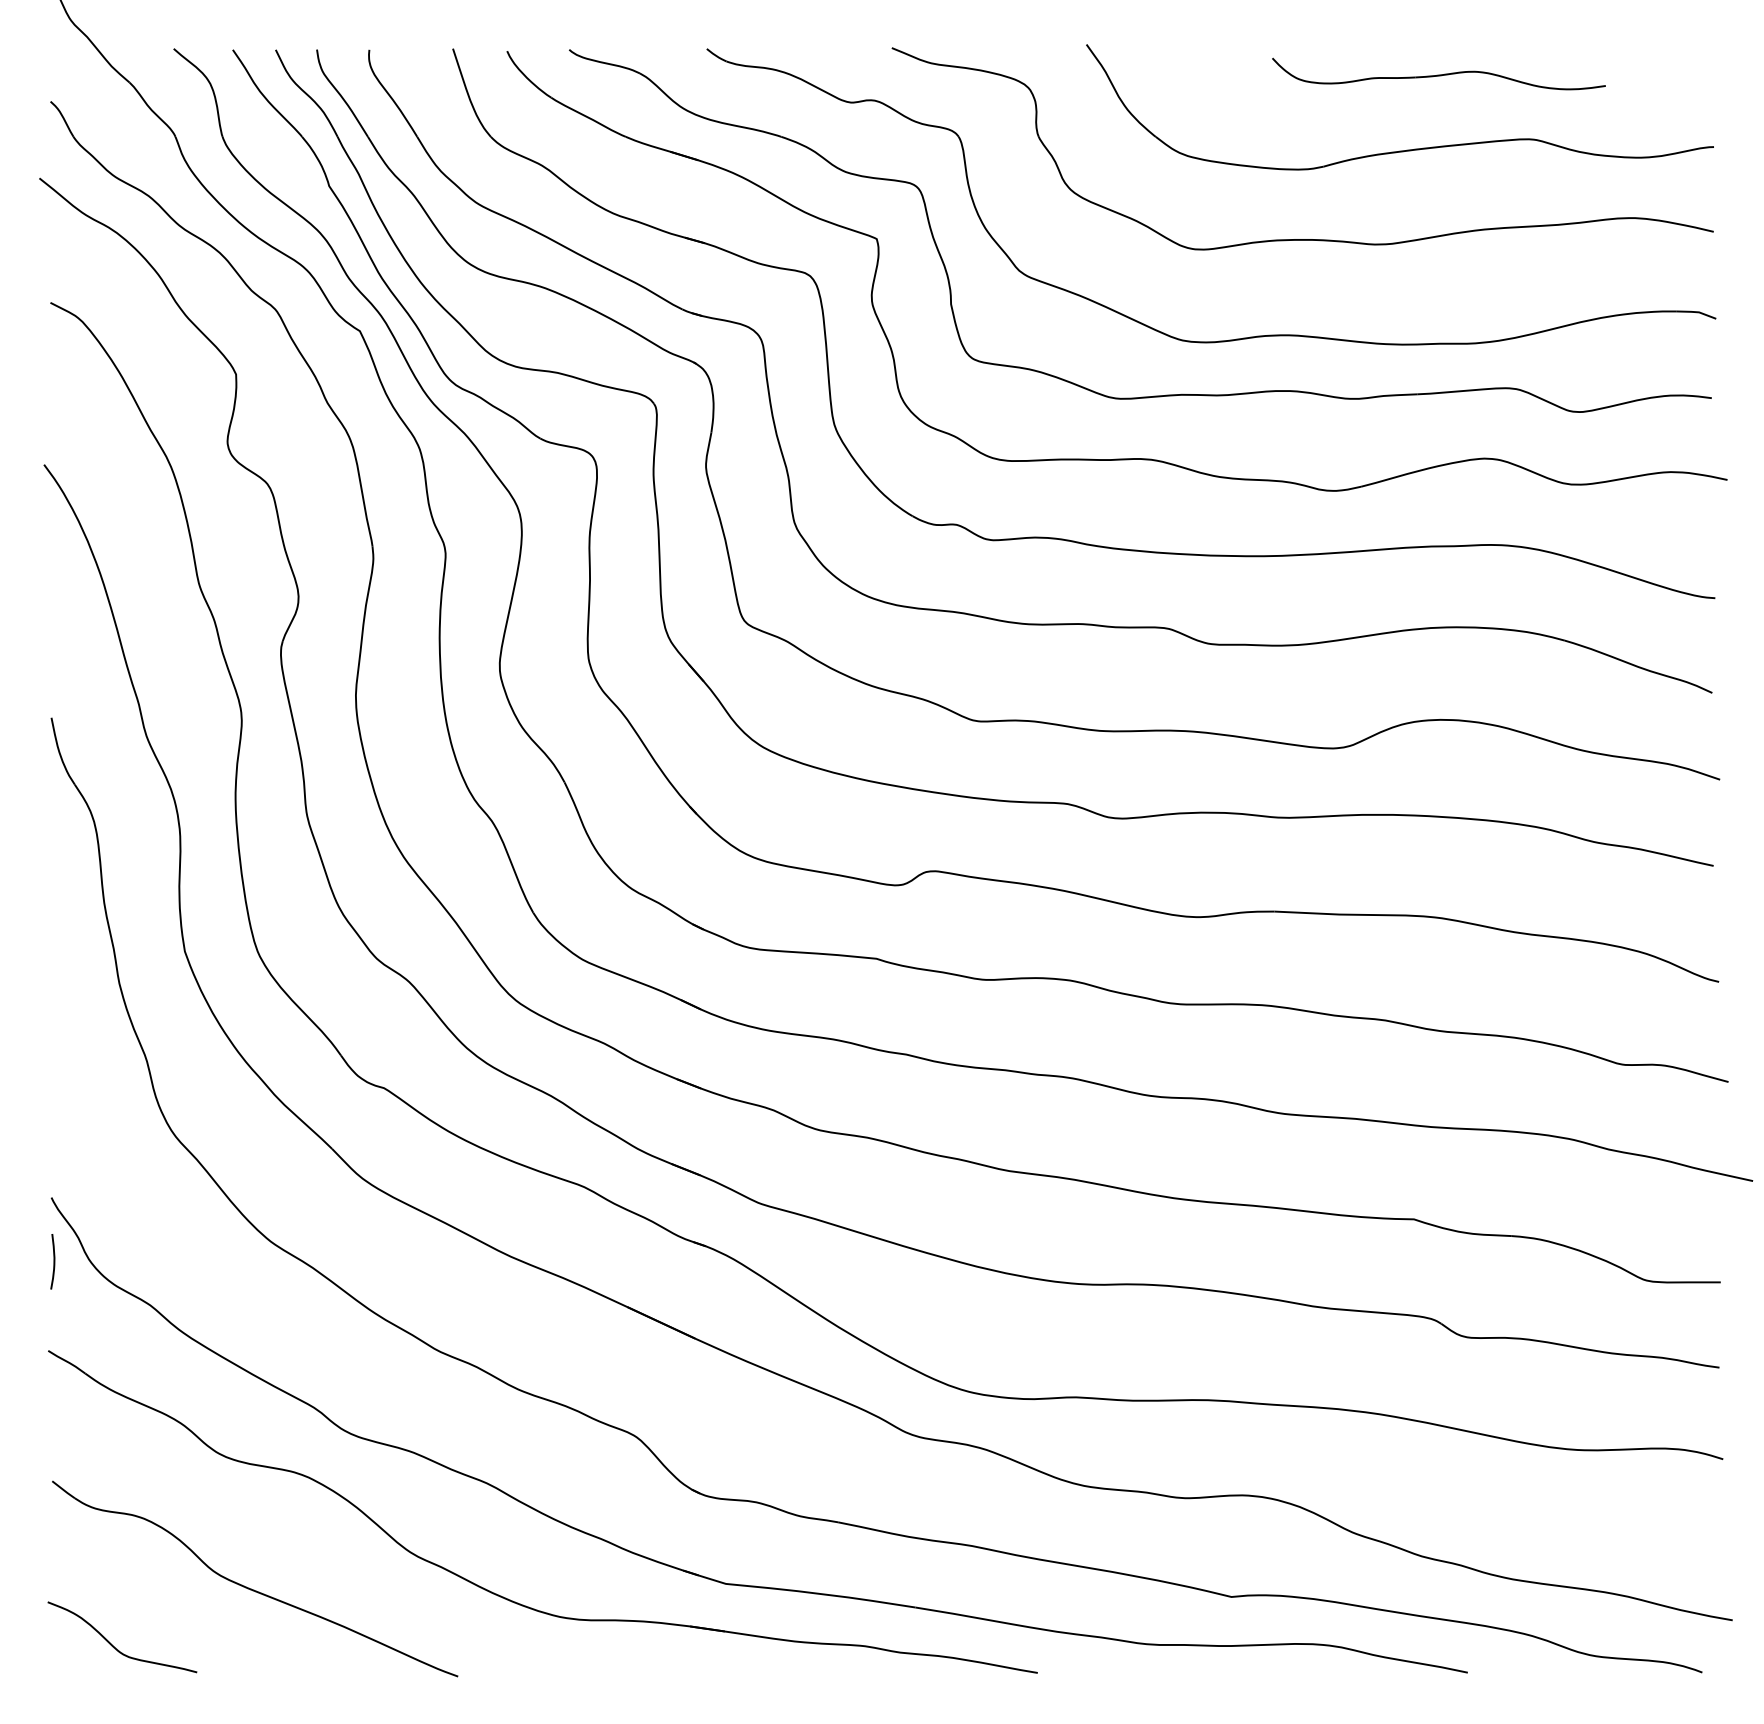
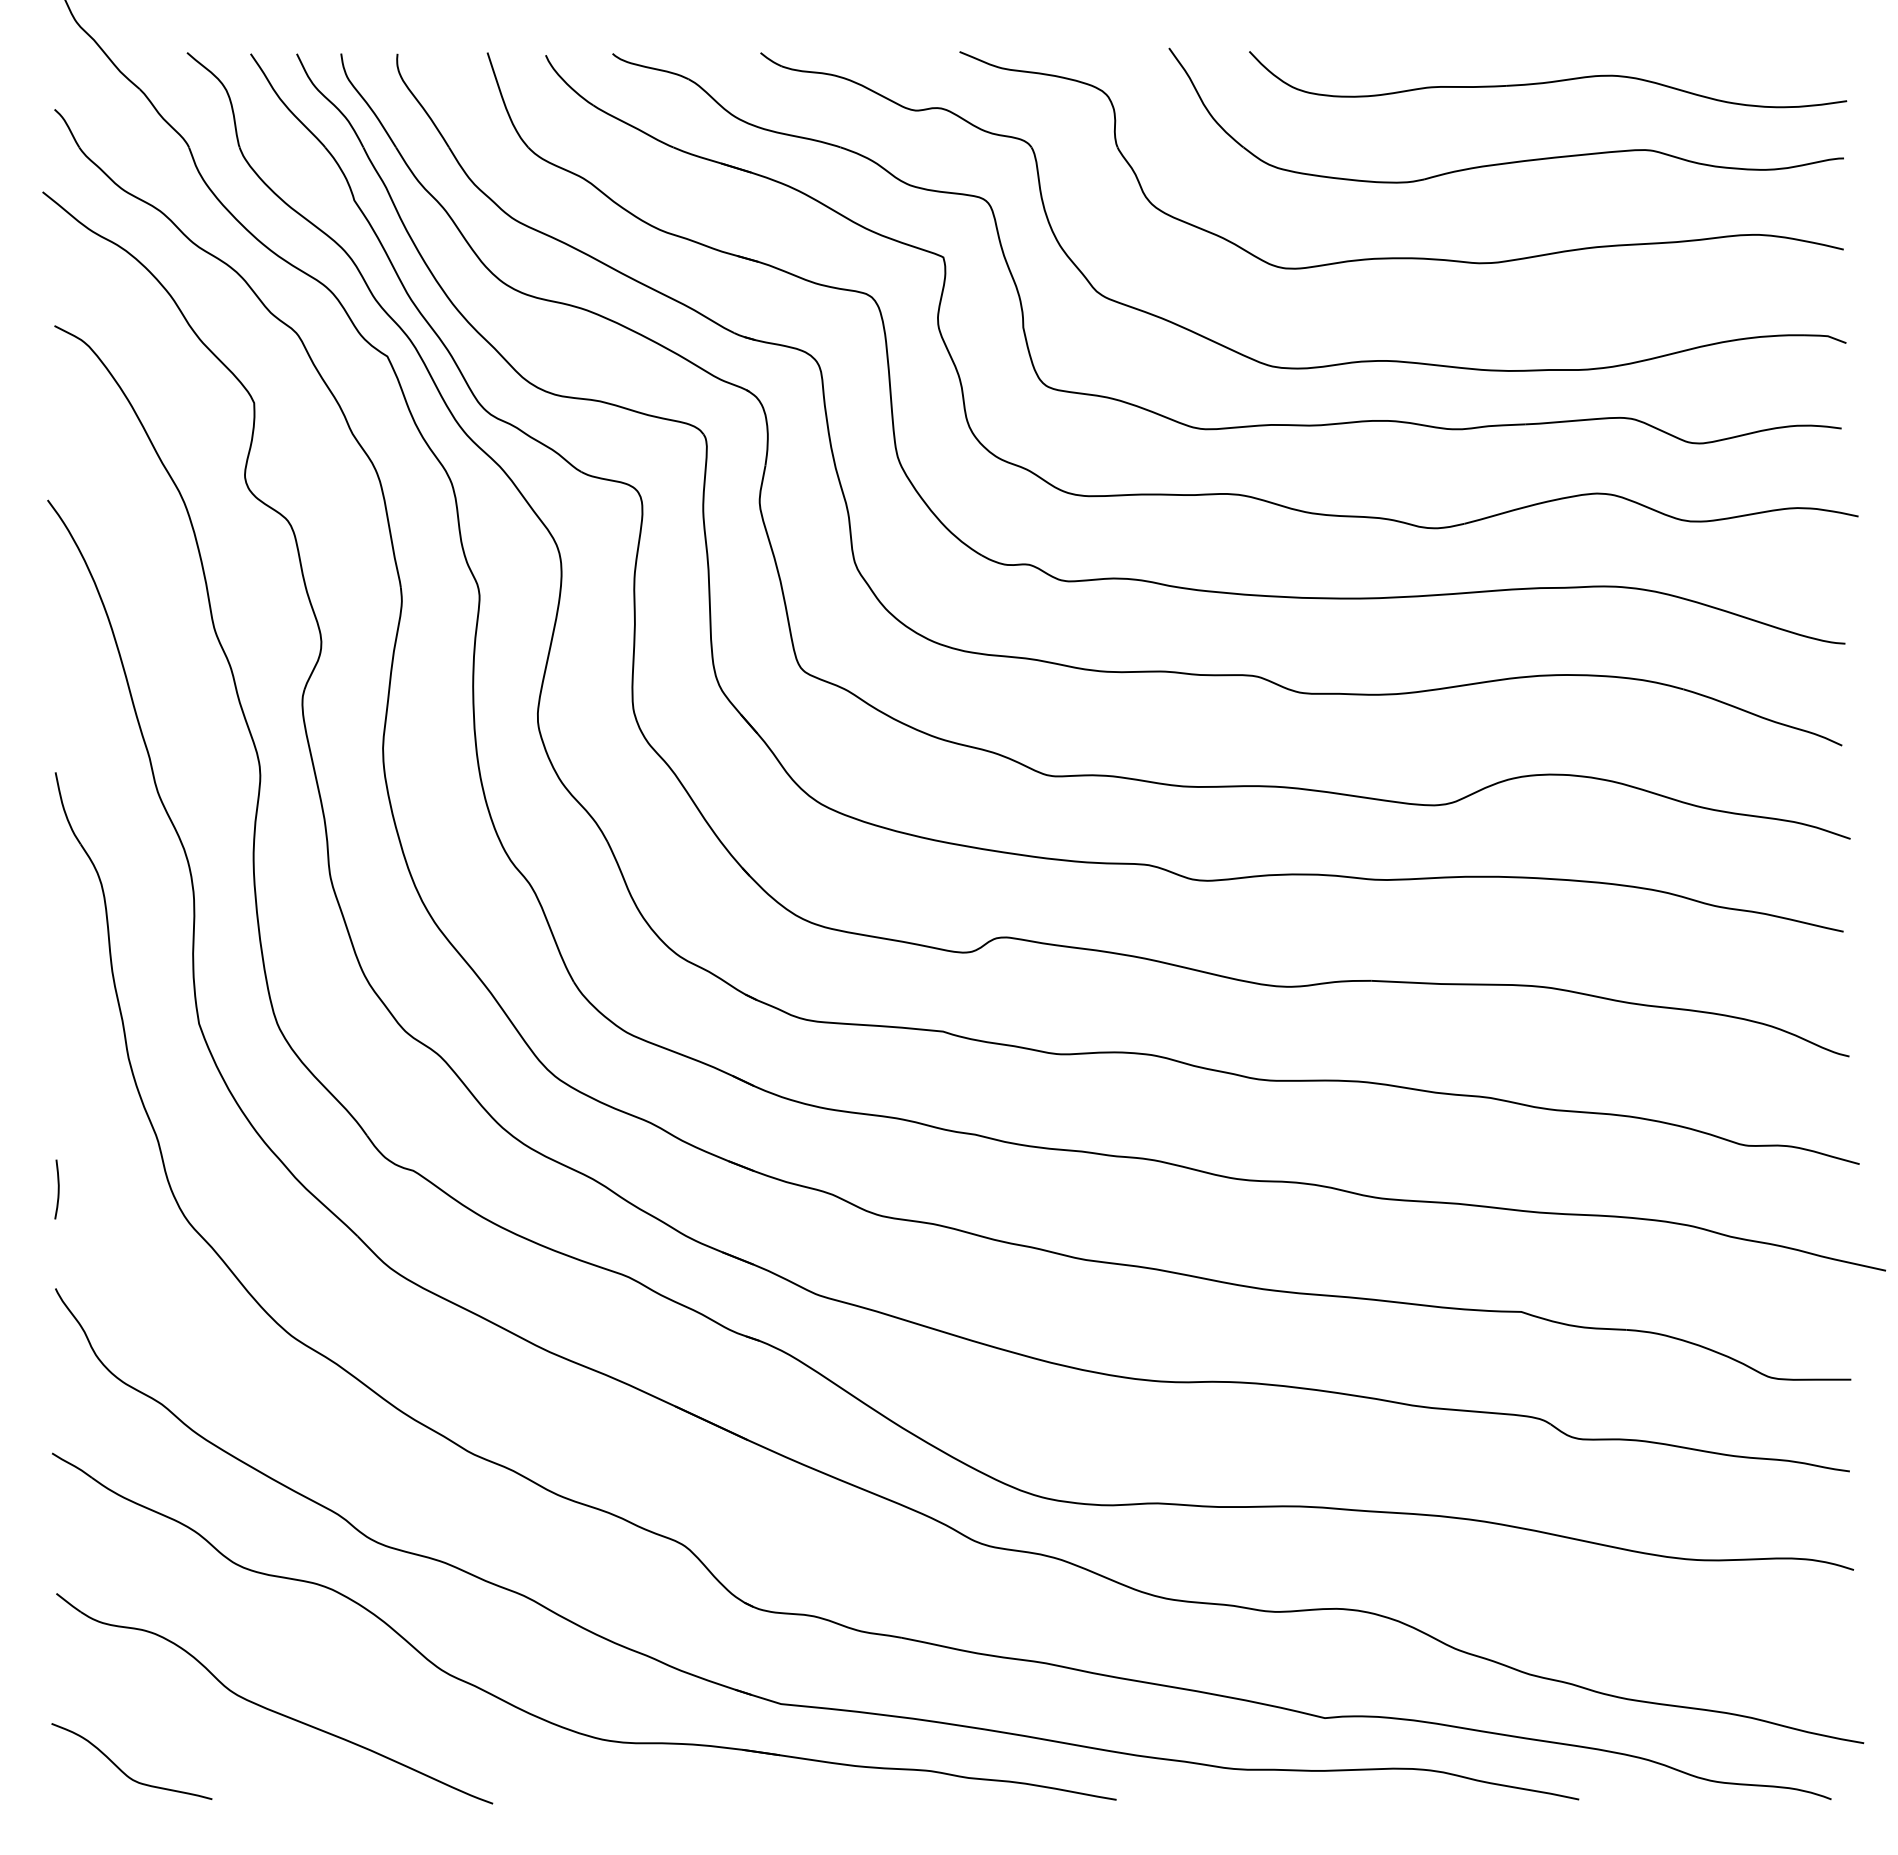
part: (1439, 73) -> (1548, 79), size x1.67
curve: (53, 1261) -> (57, 1189), moved

